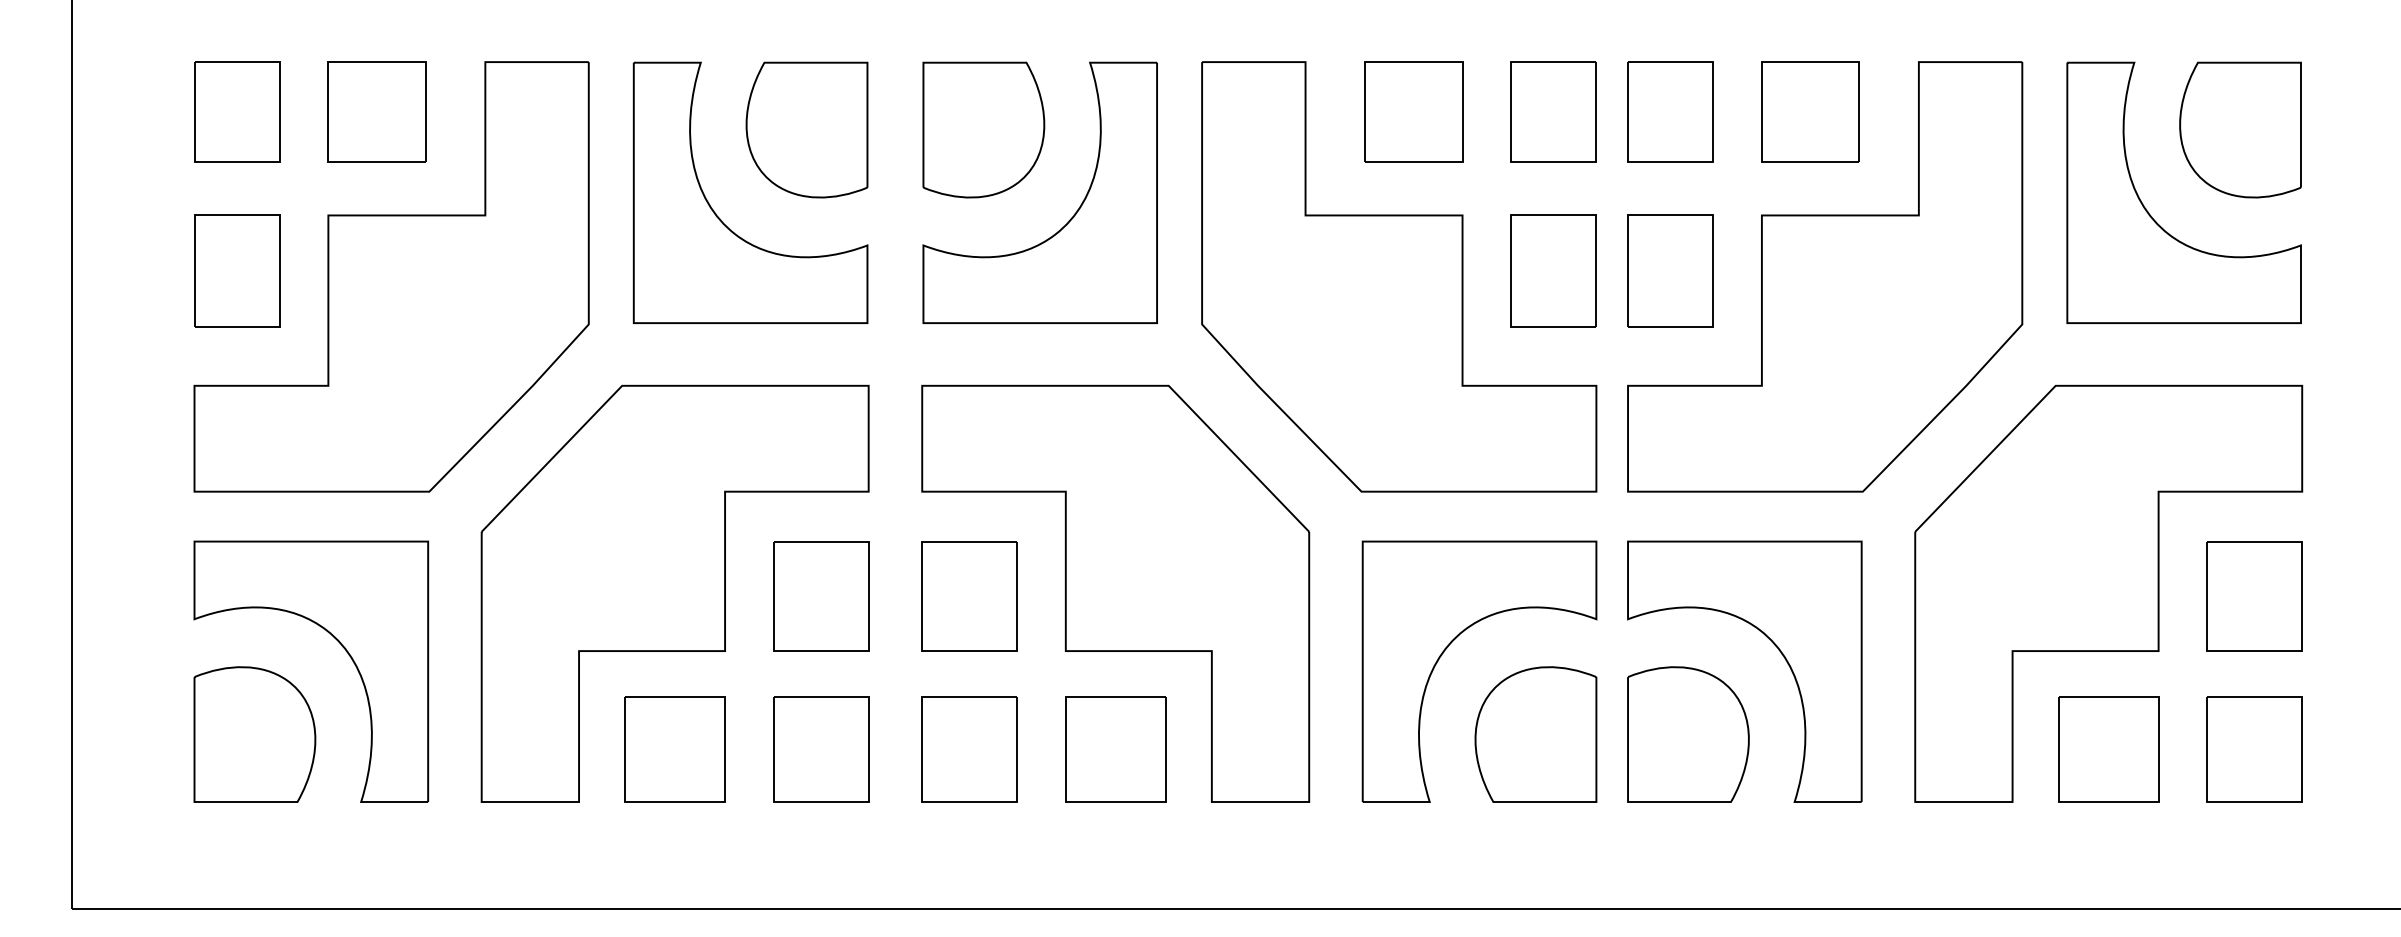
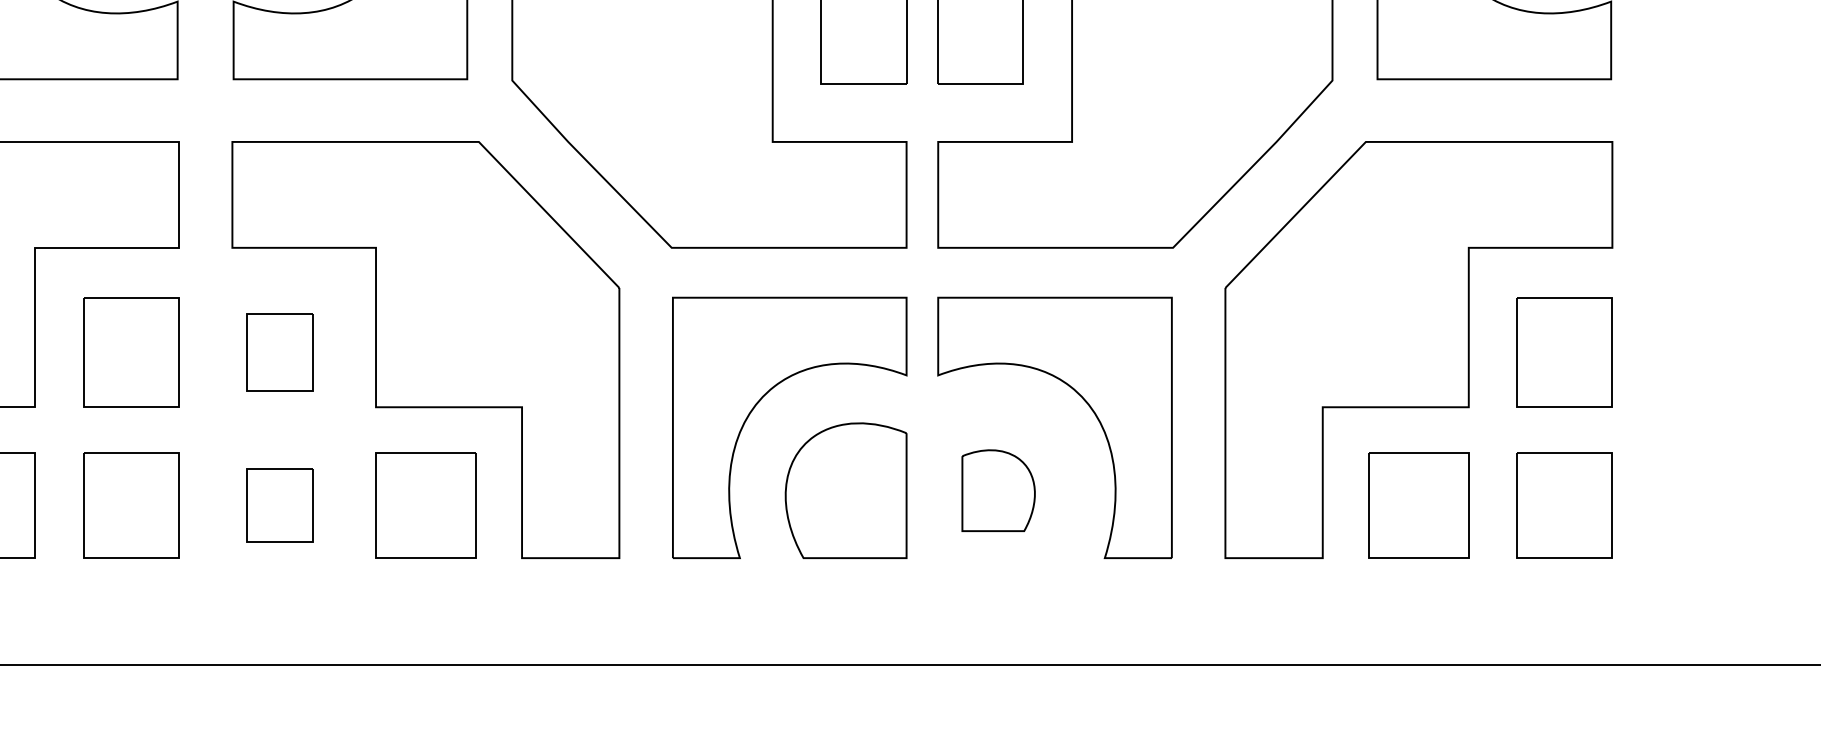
part: (969, 596) -> (279, 352), size x0.7
part: (1688, 734) -> (998, 490), size x0.6
part: (969, 749) -> (279, 505), size x0.7

